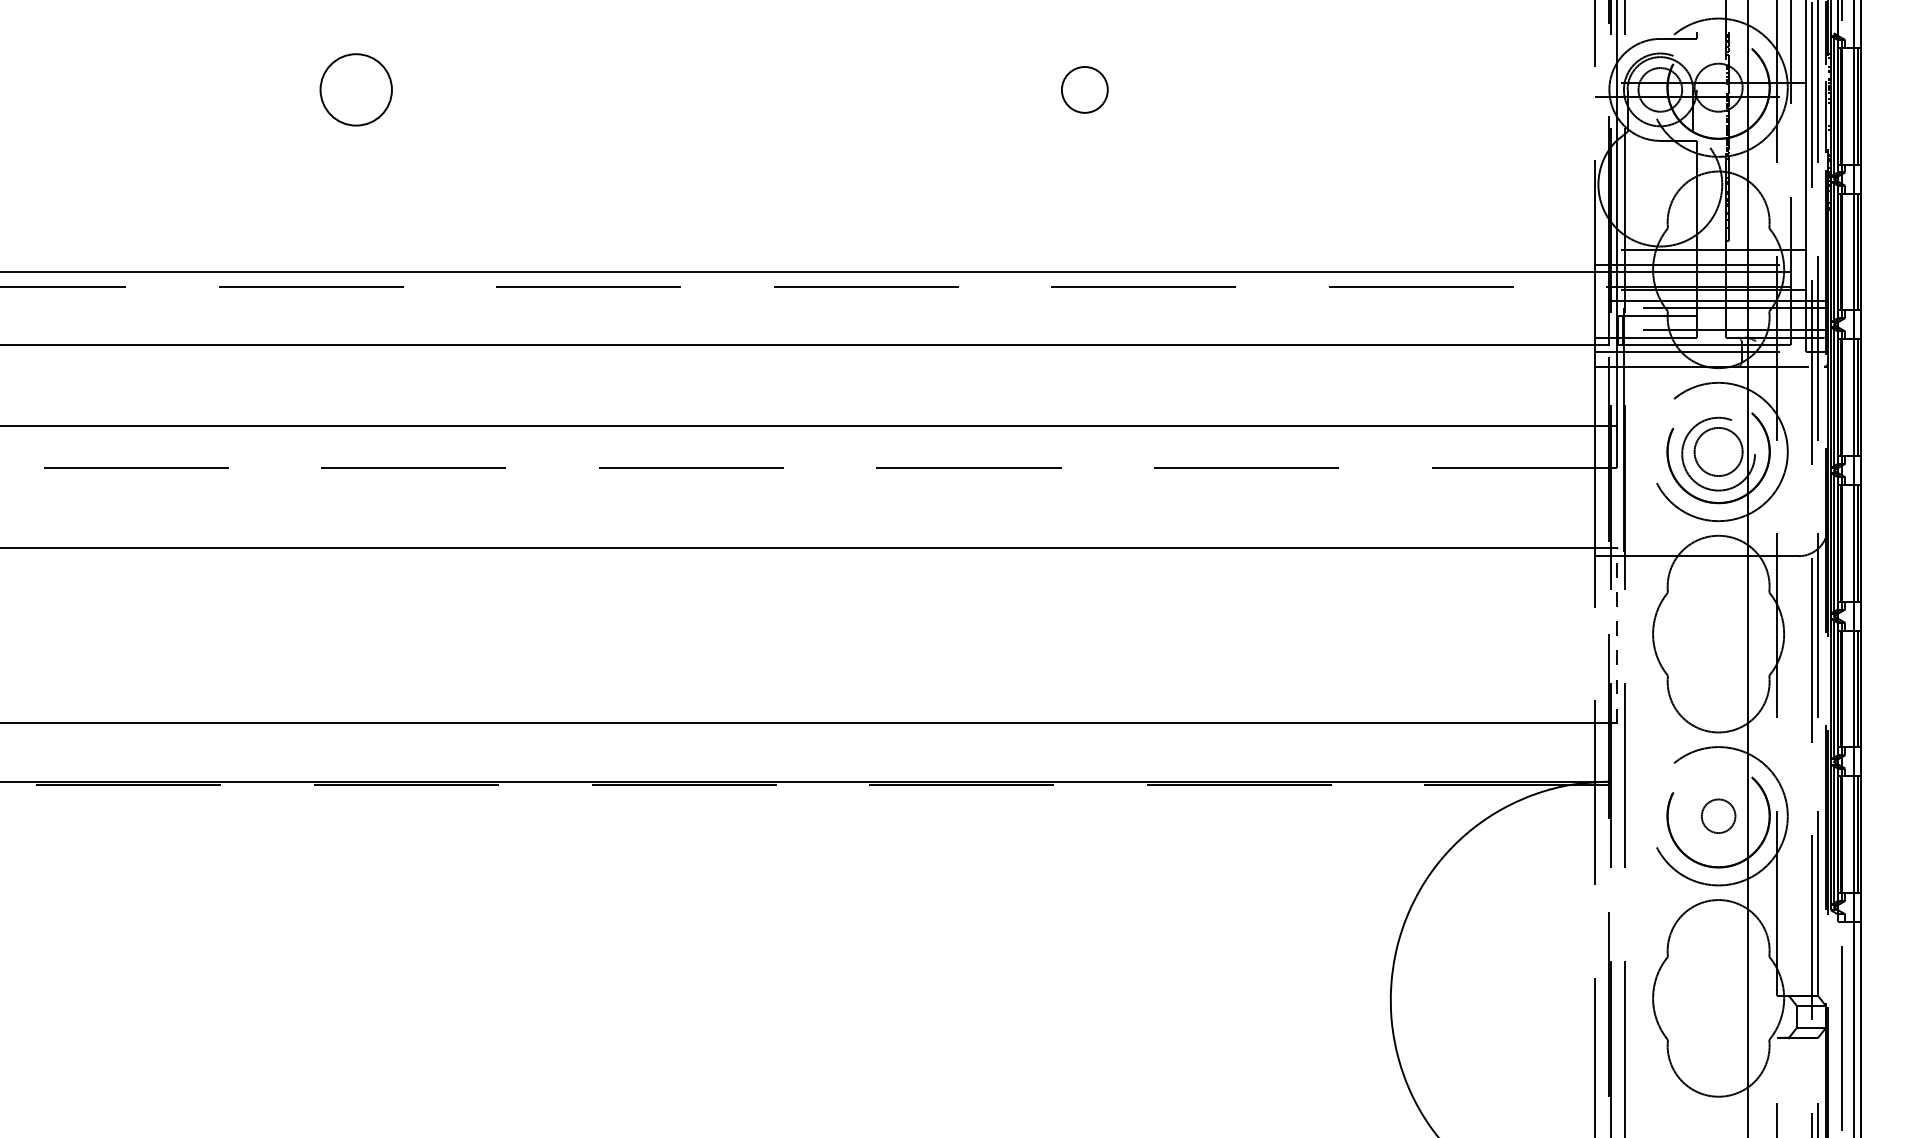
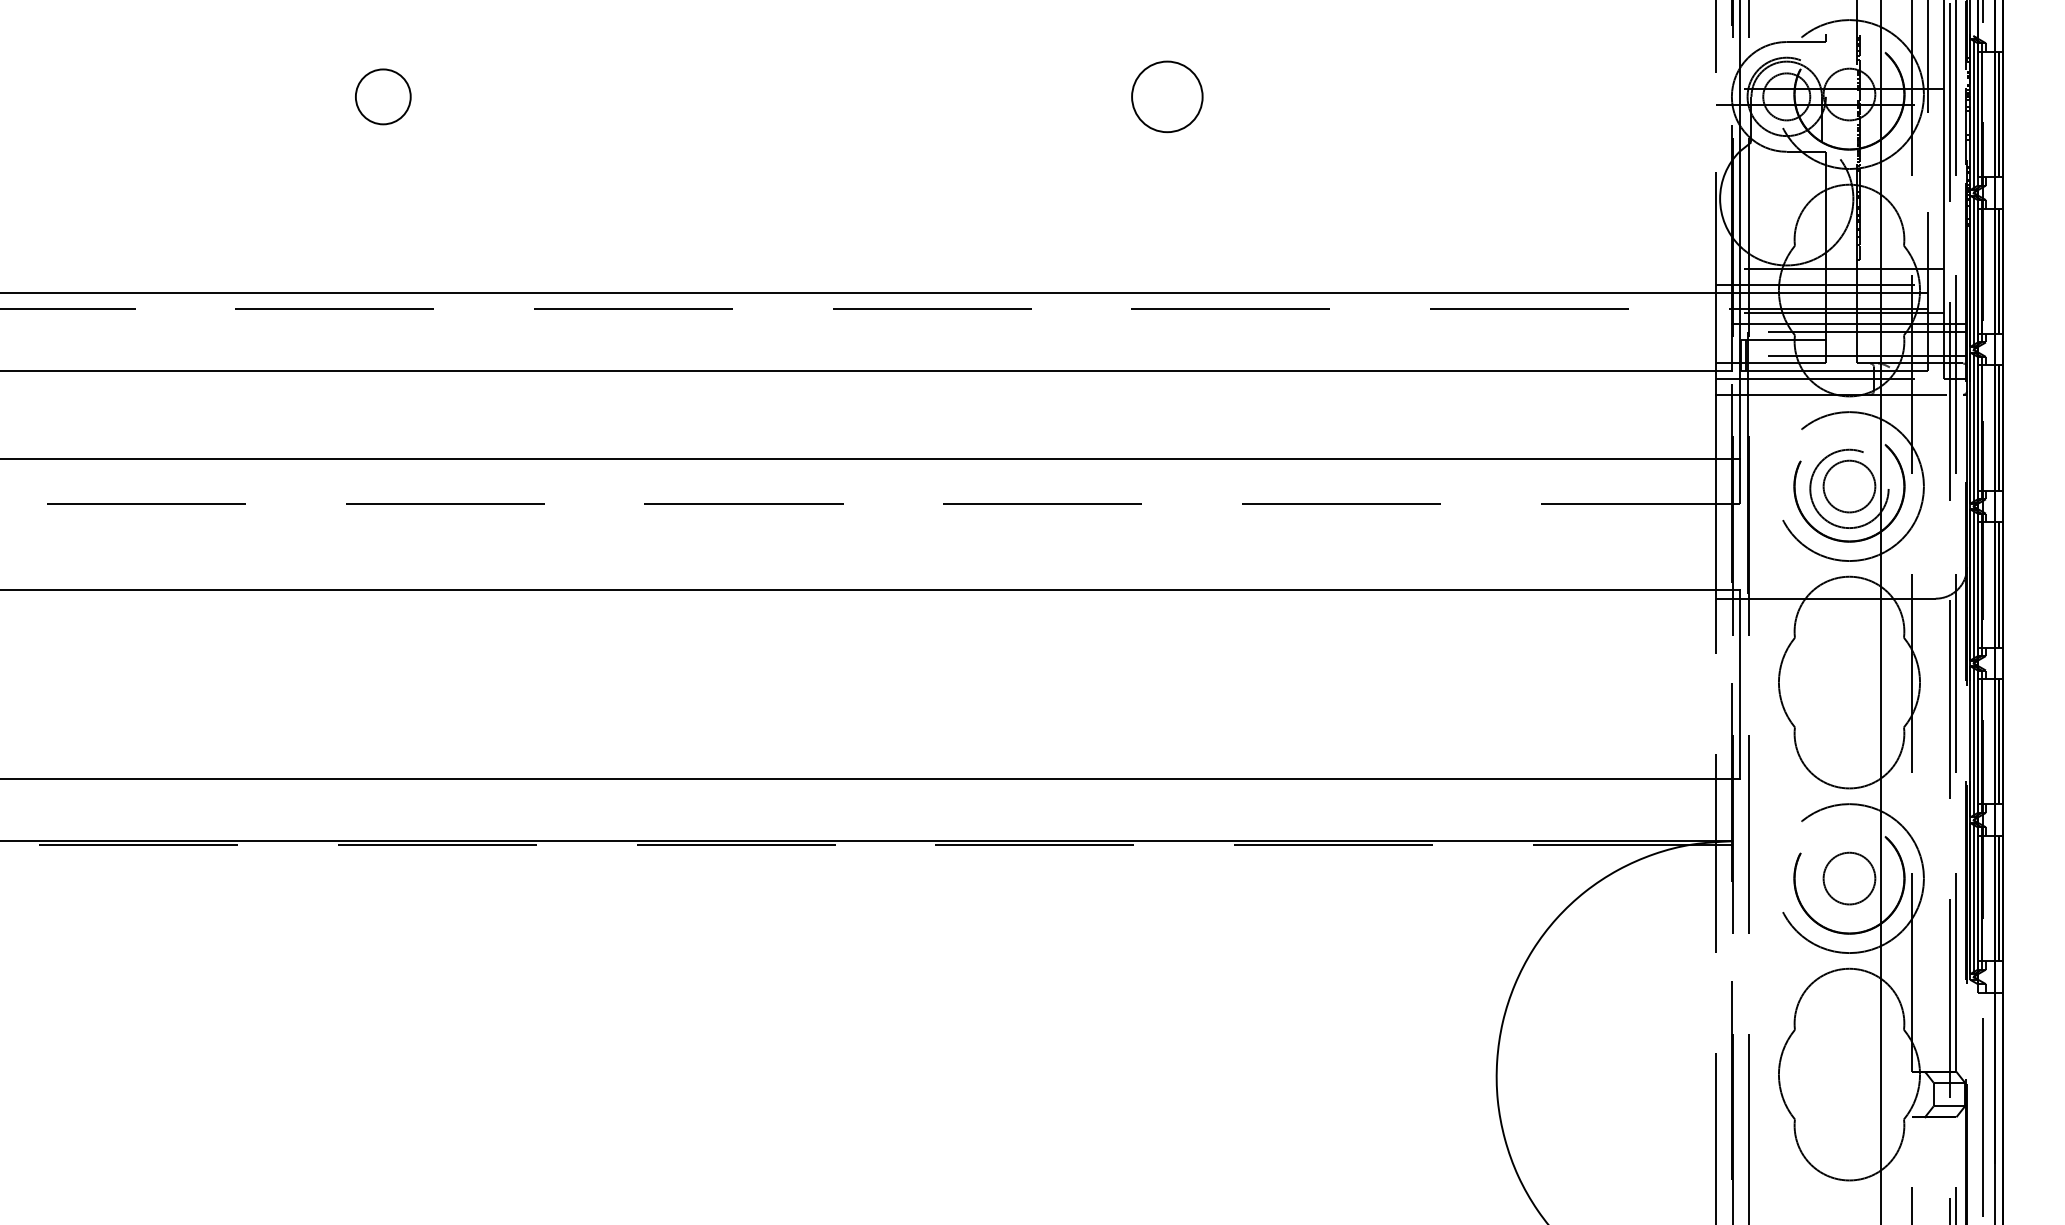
circle: (355, 89) -> (382, 96), size x0.71
circle: (1084, 89) -> (1167, 96), size x1.43
line: (1616, 635) -> (1739, 684), dashed -> solid
circle: (1718, 816) -> (1849, 878), size x1.43

